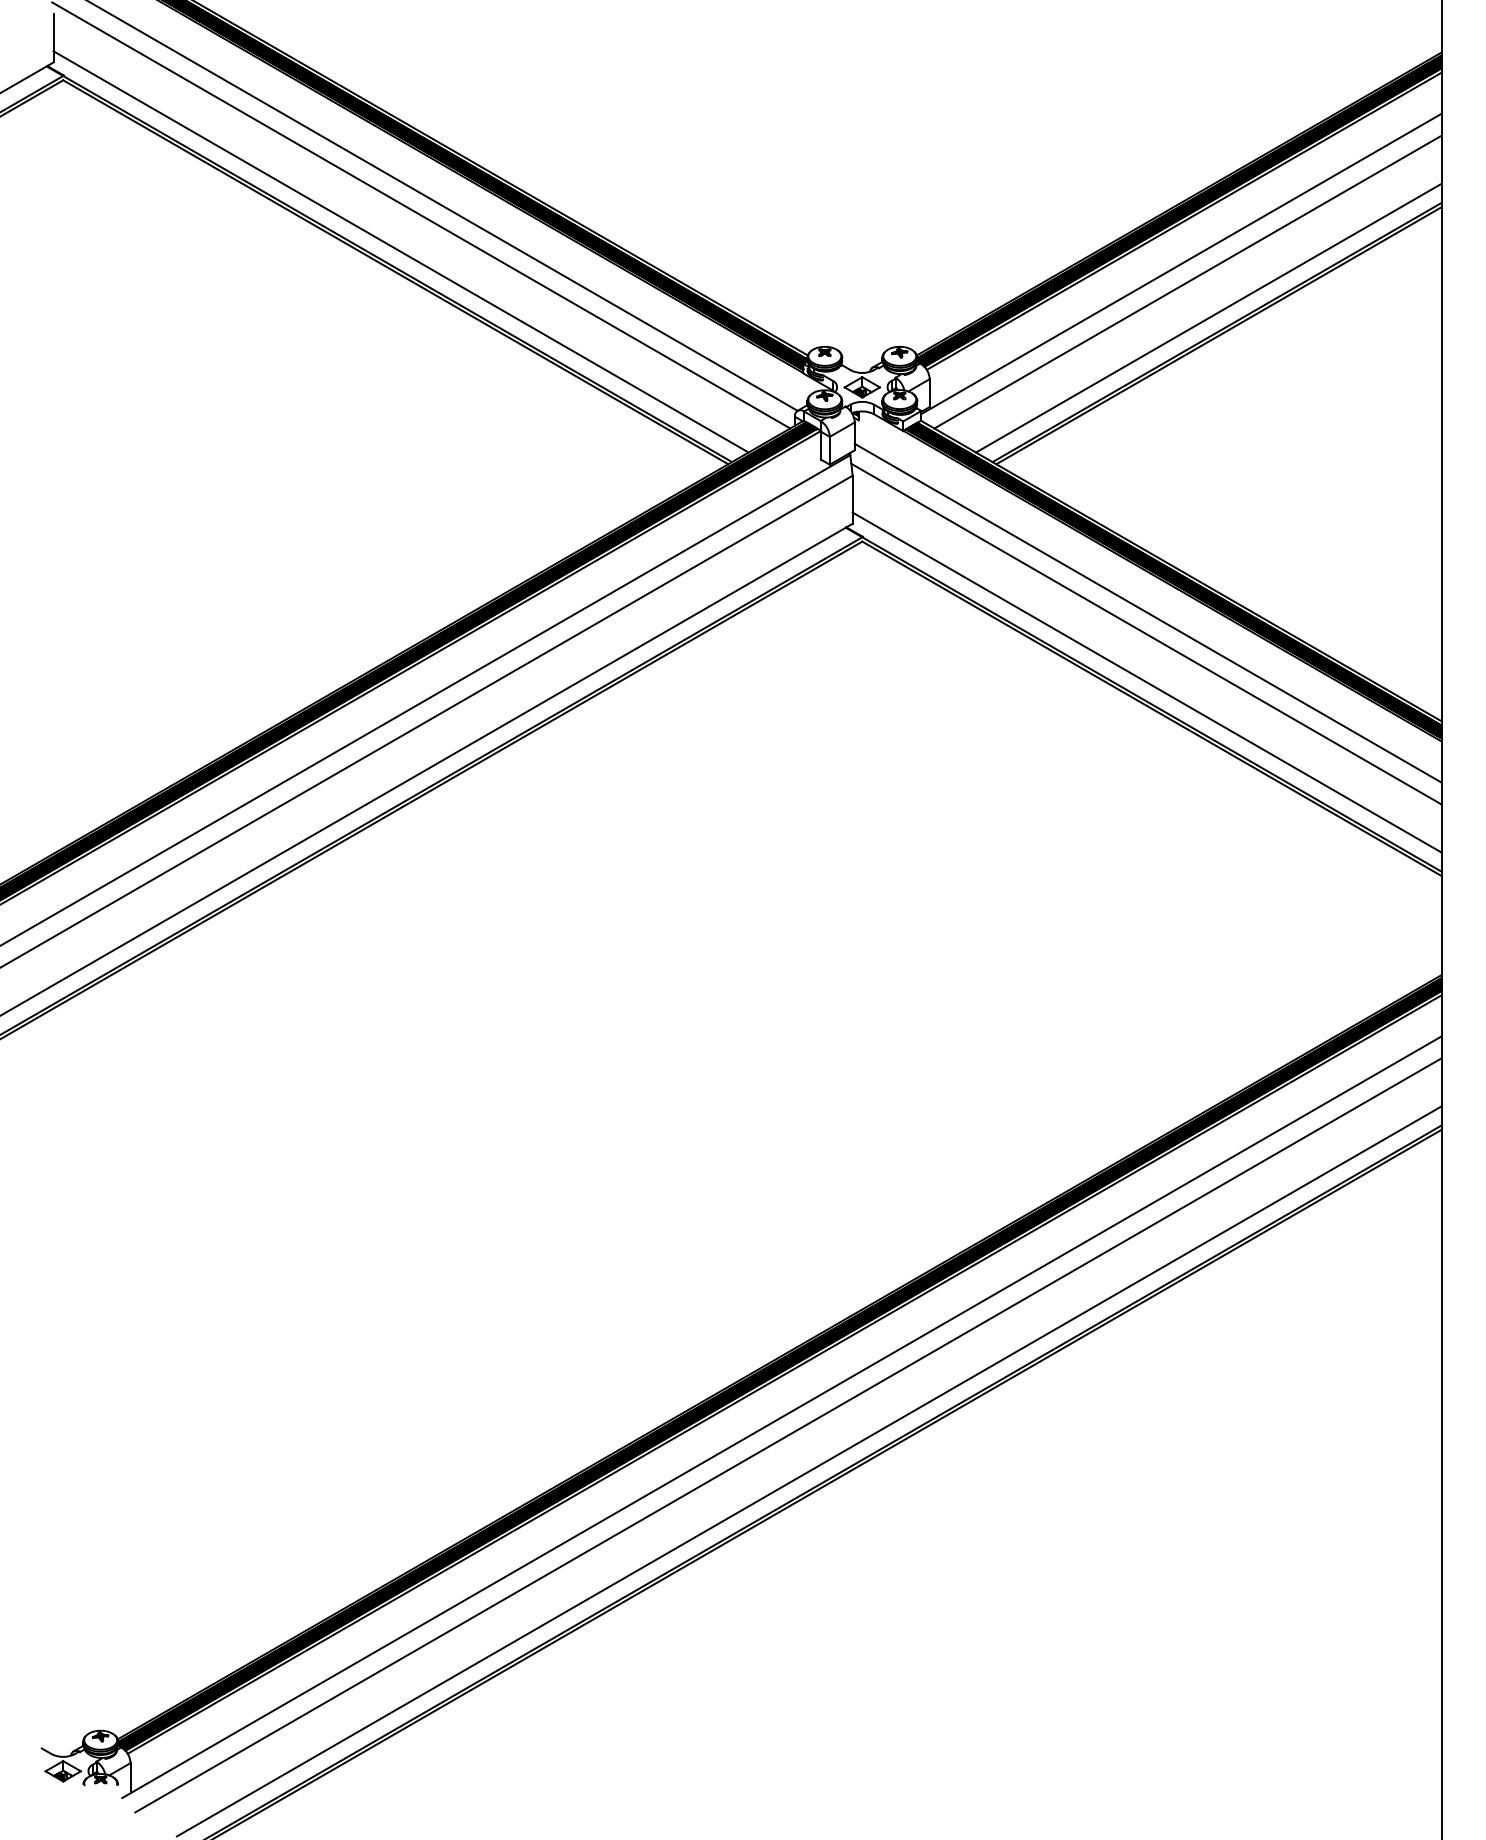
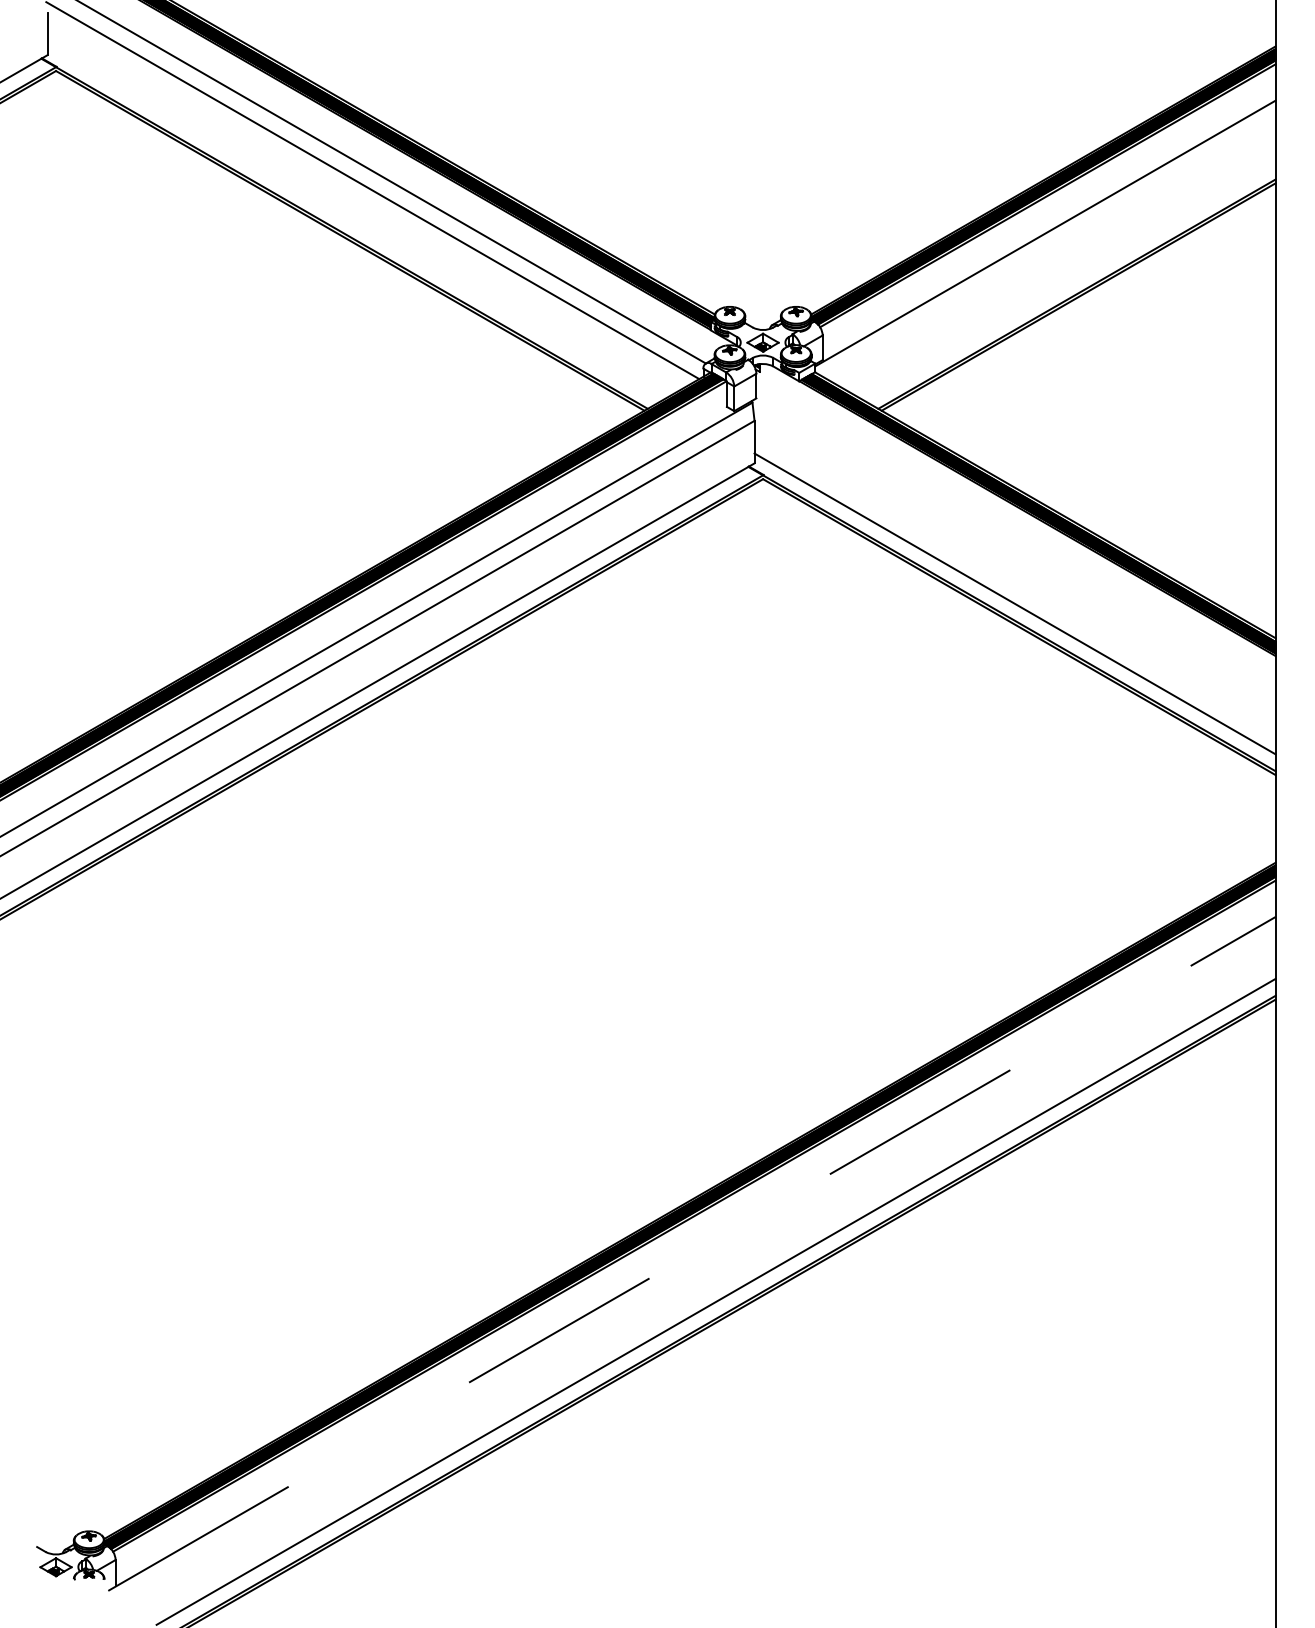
line: (400, 251) -> (354, 222), removed
line: (1187, 281) -> (1050, 249), removed
line: (1208, 317) -> (1069, 280), removed
line: (1147, 612) -> (1015, 541), removed
line: (1146, 633) -> (1014, 560), removed
line: (781, 1417) -> (691, 1254), solid -> dashed
line: (788, 1435) -> (697, 1270), removed

